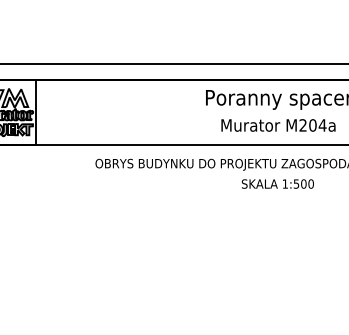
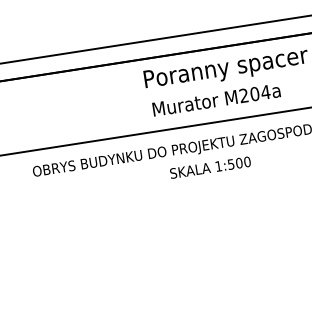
text: (278, 125) -> (216, 100), moved
text: (277, 183) -> (209, 167), moved

